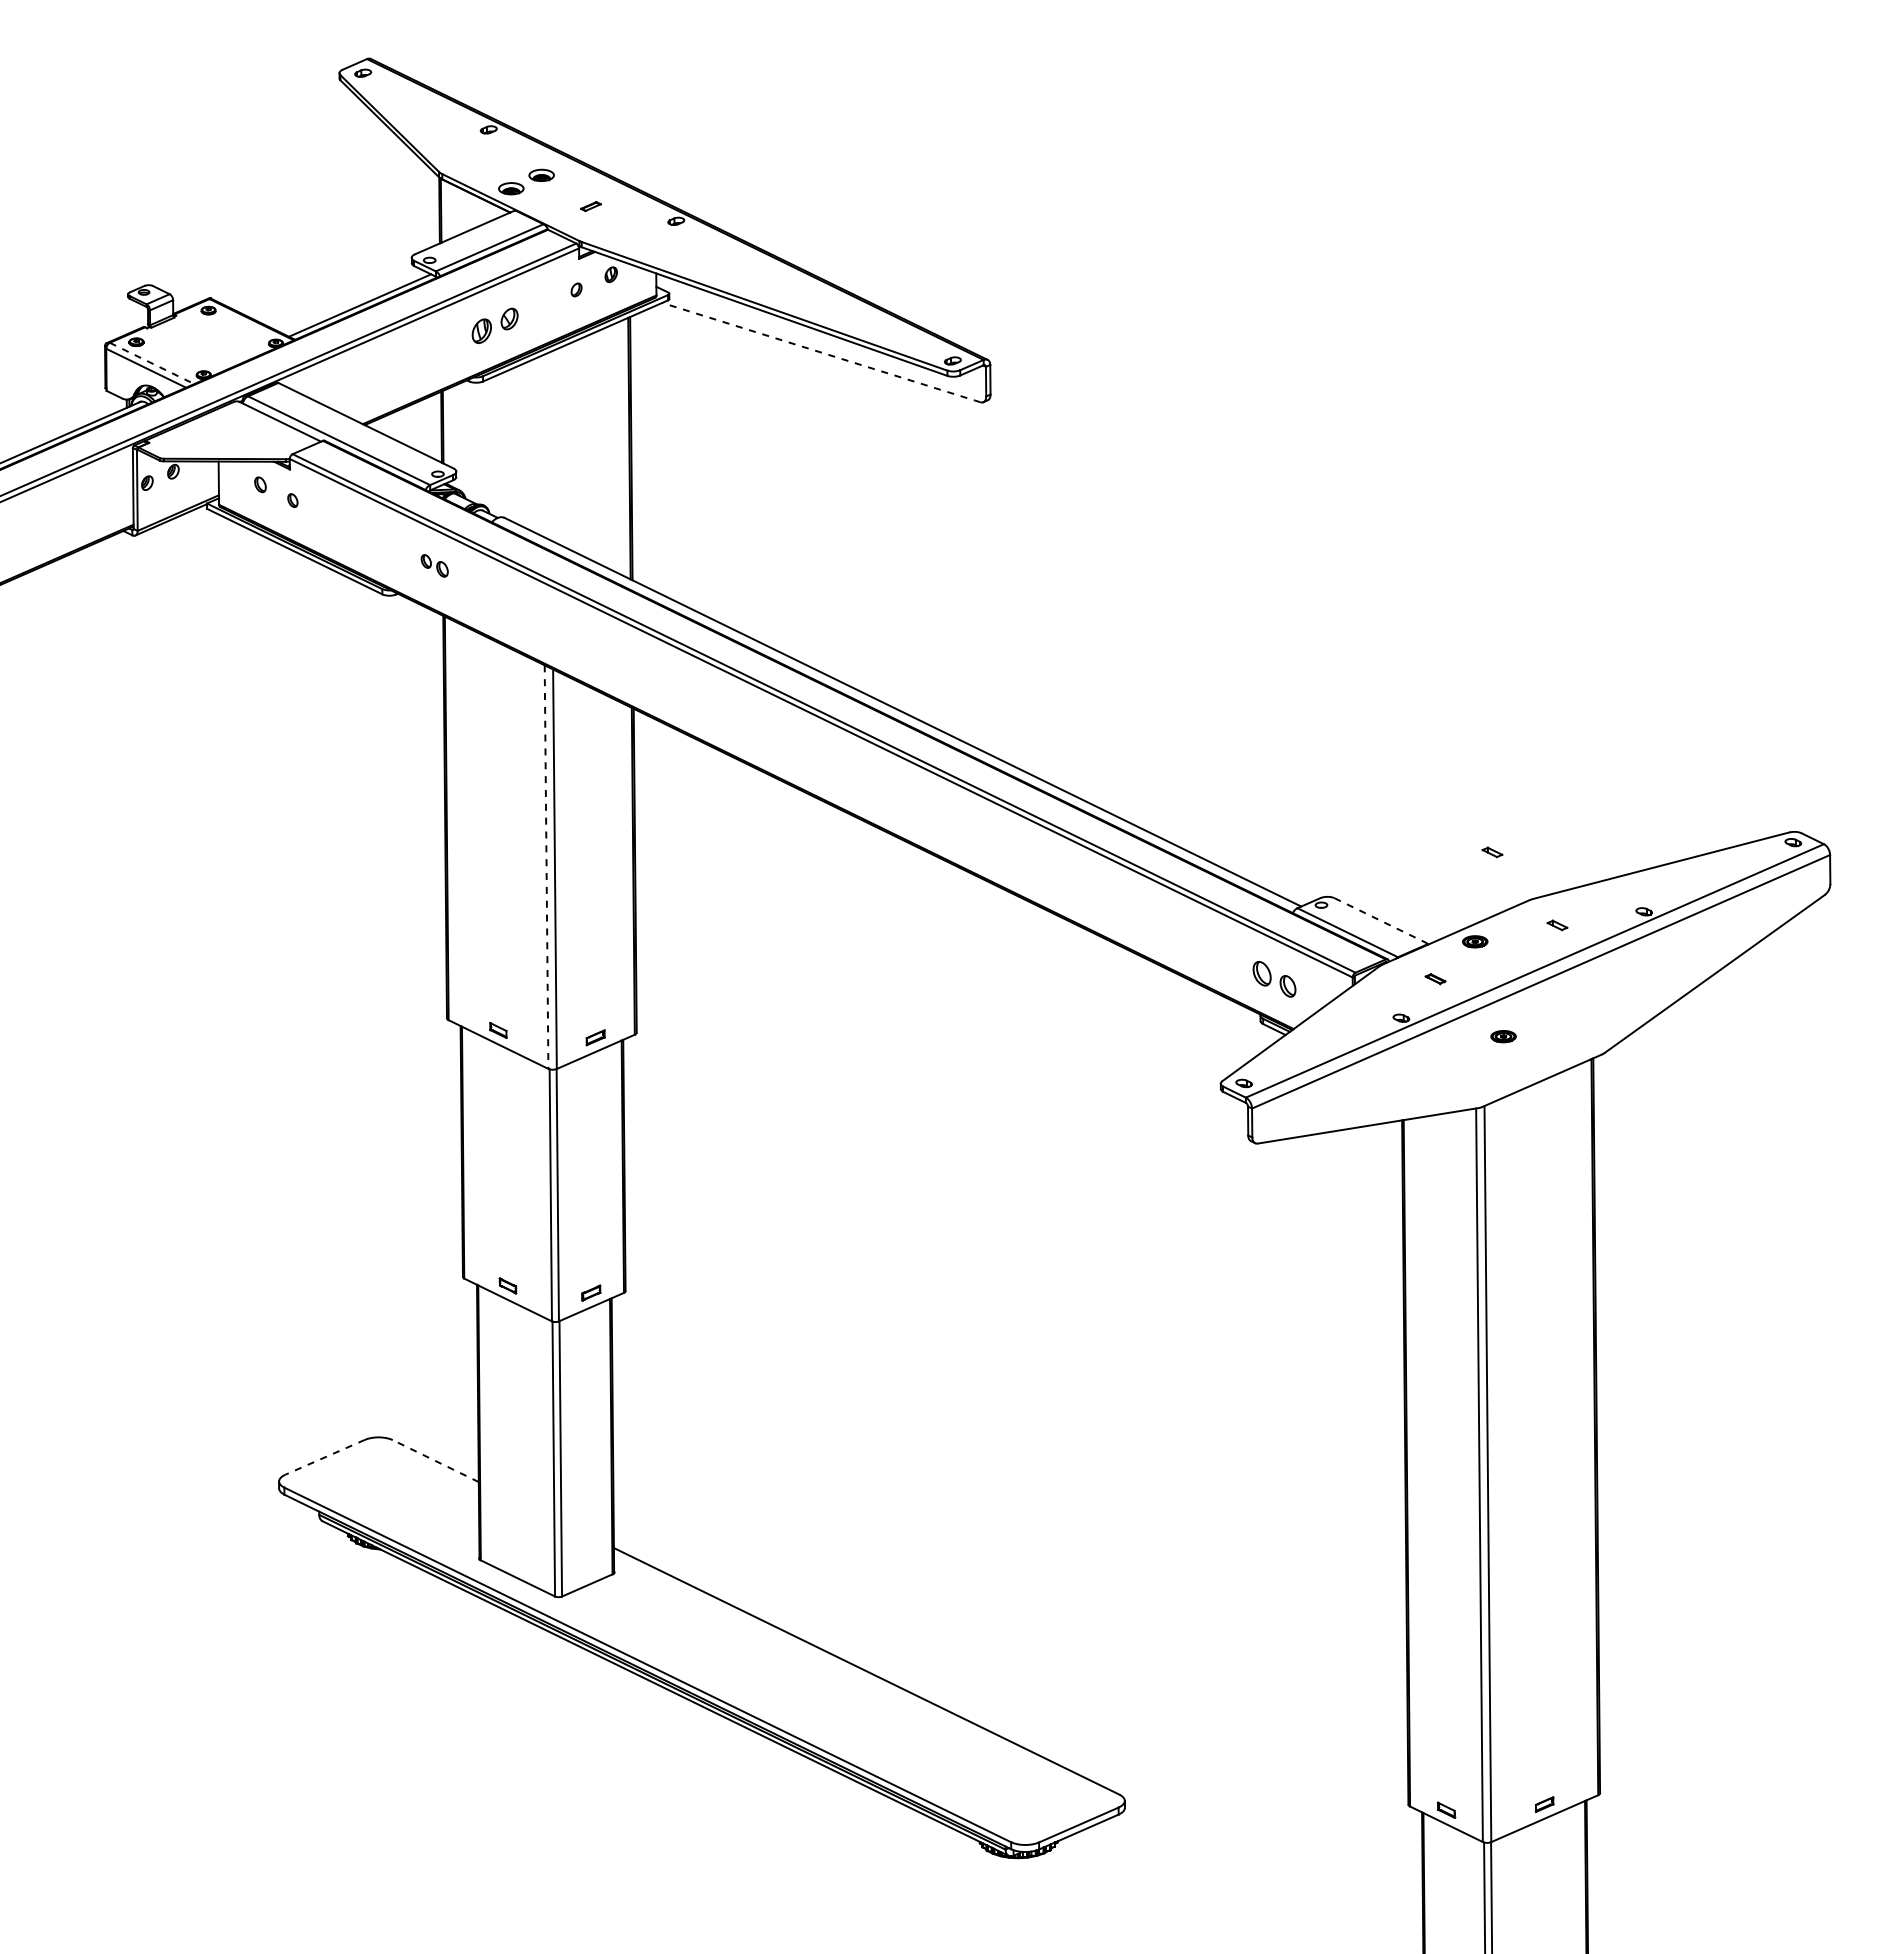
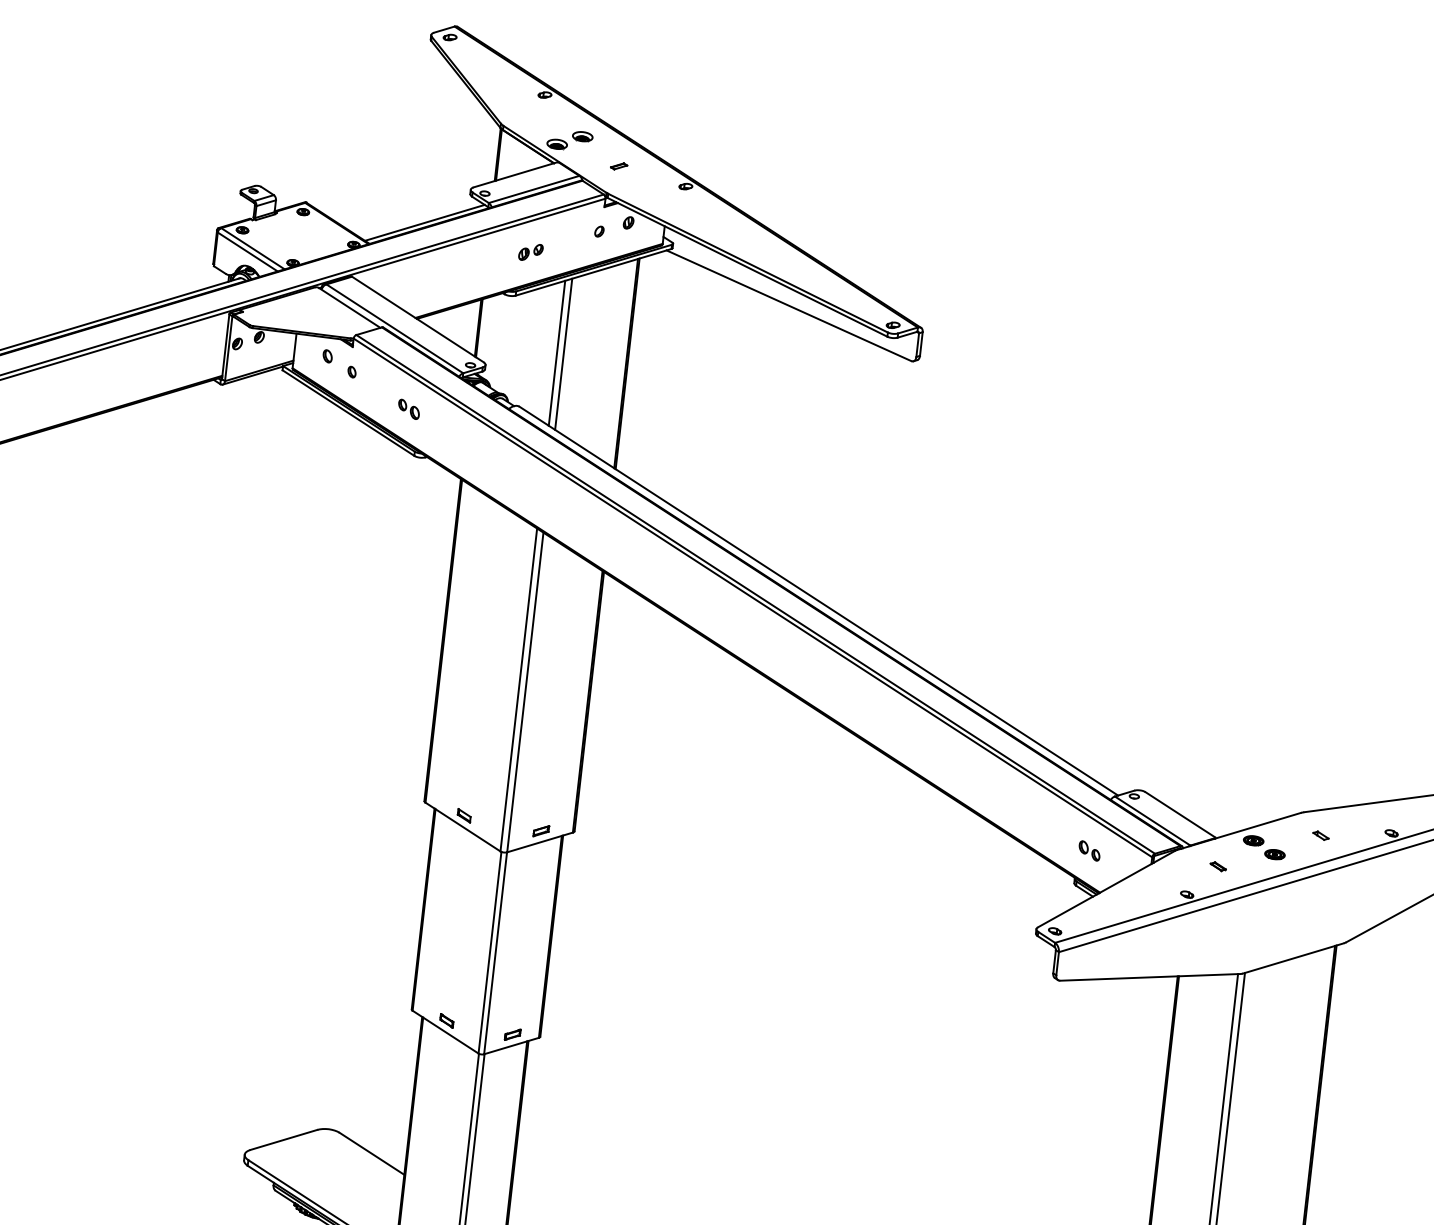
part: (495, 325) -> (531, 252), size x0.62
line: (821, 352) -> (789, 305), dashed -> solid
line: (152, 363) -> (253, 248), dashed -> solid
line: (542, 445) -> (556, 352), added
line: (550, 446) -> (563, 354), added
part: (434, 565) -> (408, 409), moved
part: (1492, 852) -> (1276, 771), removed
line: (546, 867) -> (518, 690), dashed -> solid
line: (1381, 920) -> (1180, 814), dashed -> solid
part: (1274, 978) -> (1089, 850), size x0.62
part: (1503, 1036) -> (1274, 854), moved
line: (324, 1457) -> (283, 1140), dashed -> solid
line: (435, 1461) -> (371, 1154), dashed -> solid

